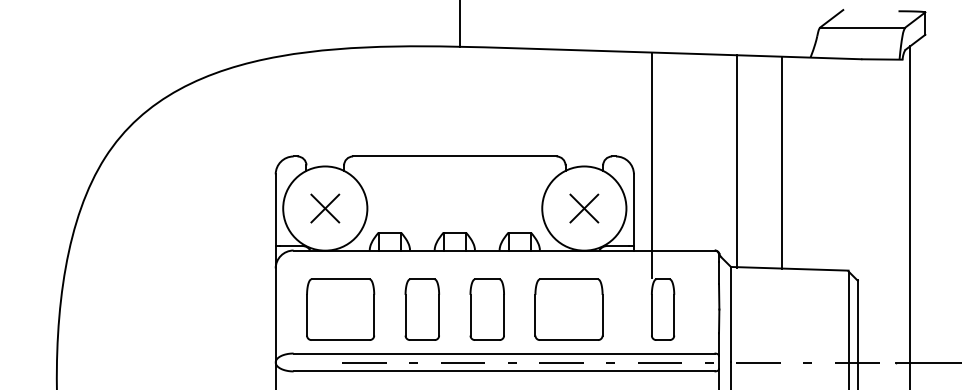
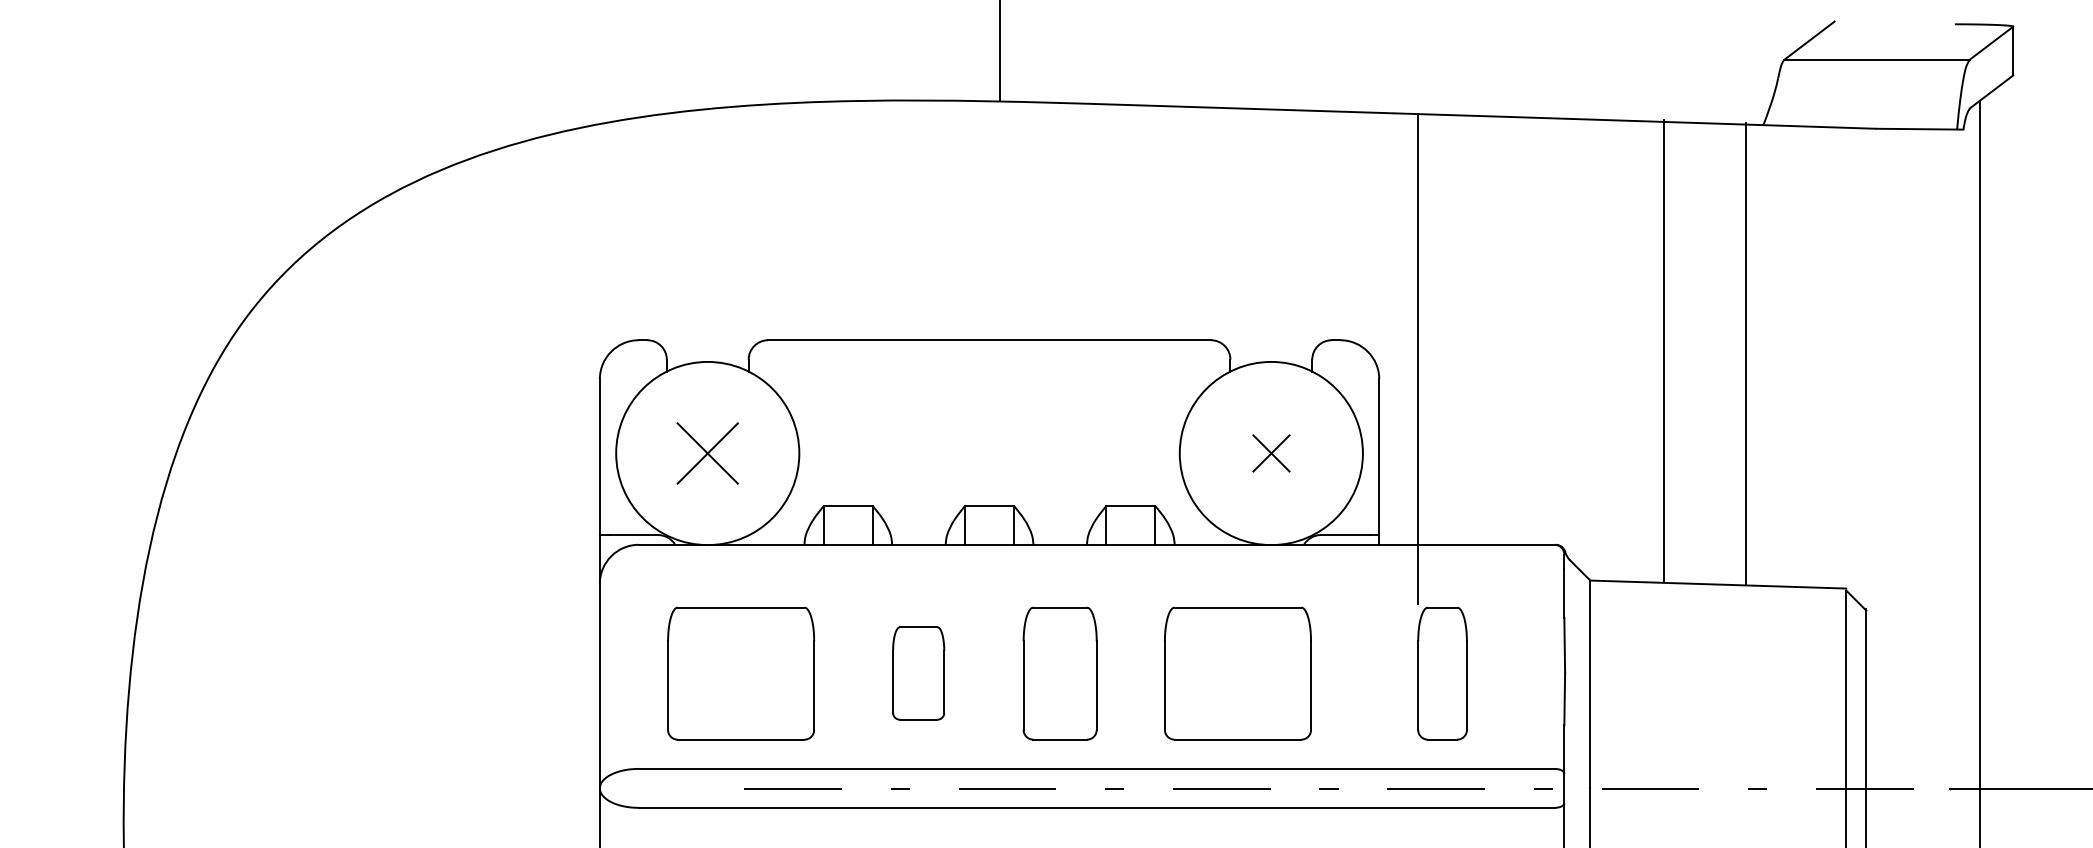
line: (736, 161) -> (1663, 351), moved
line: (781, 162) -> (1745, 353), moved
part: (584, 208) -> (1271, 453), size x0.6
part: (421, 309) -> (917, 673), size x0.7

